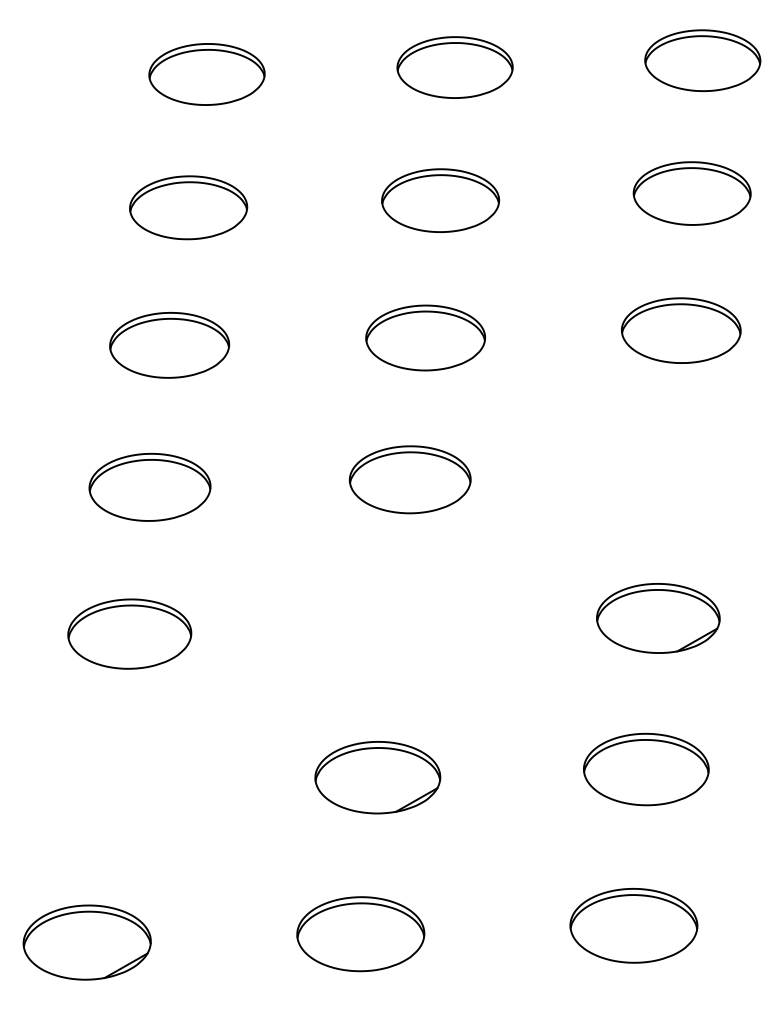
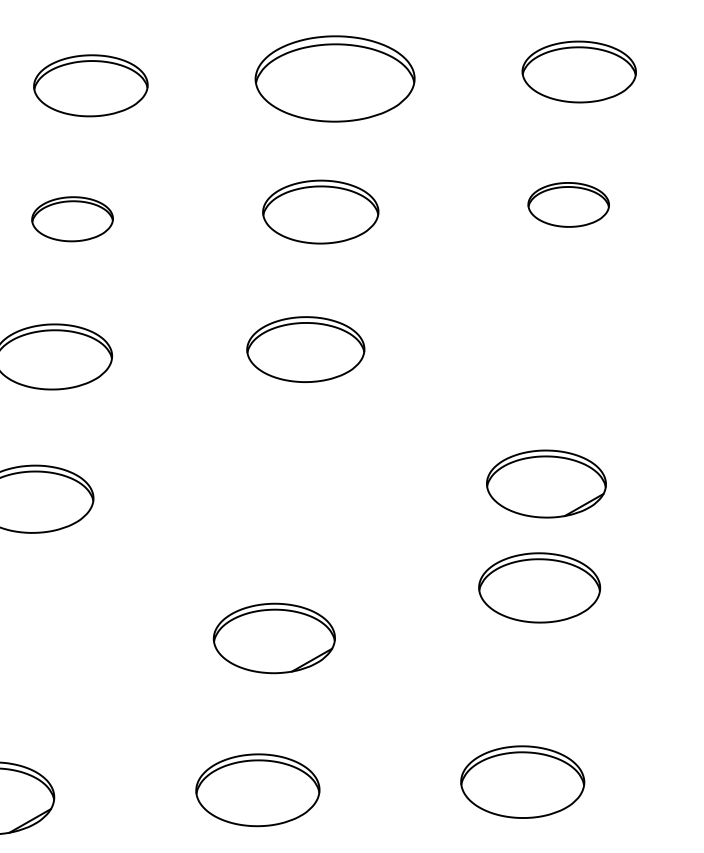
part: (440, 200) -> (335, 78), size x1.4
part: (681, 330) -> (568, 204), size x0.7
part: (169, 345) -> (72, 219), size x0.7
part: (646, 769) -> (539, 587), moved

